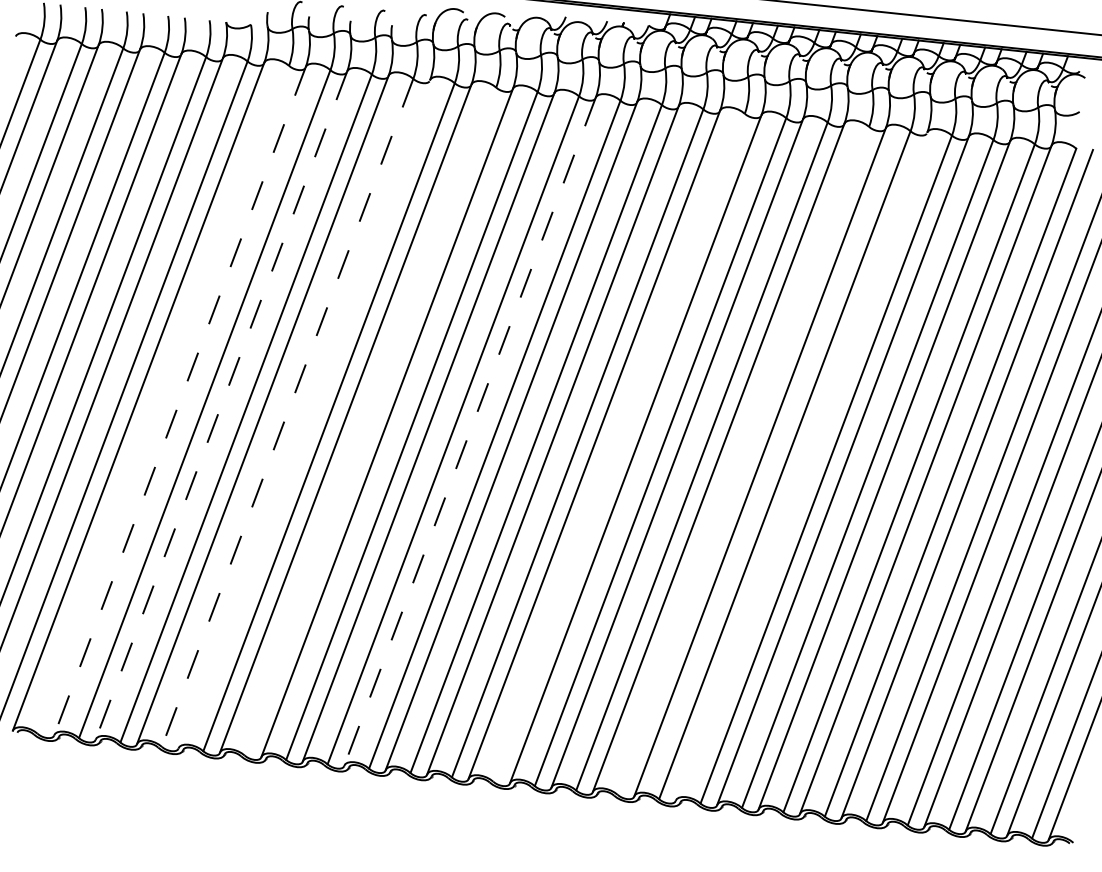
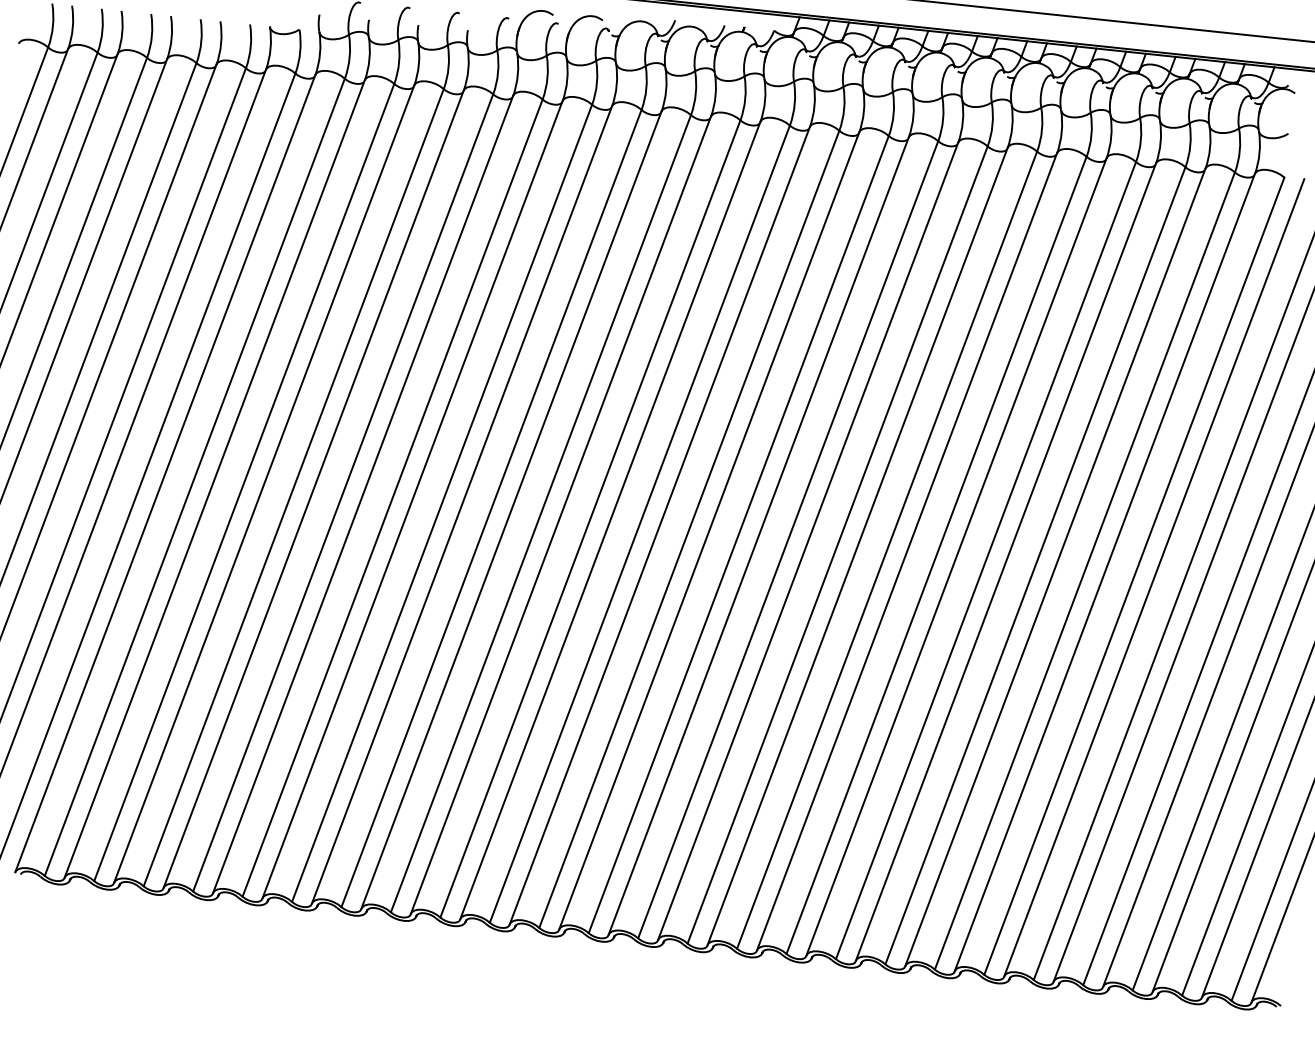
line: (163, 399) -> (195, 476), added
line: (180, 401) -> (215, 479), dashed -> solid
line: (221, 405) -> (264, 484), dashed -> solid
line: (287, 412) -> (343, 492), dashed -> solid
line: (304, 414) -> (363, 494), added
line: (370, 421) -> (442, 503), added
line: (470, 431) -> (561, 515), dashed -> solid
line: (618, 447) -> (738, 534), added
line: (743, 460) -> (887, 549), added
line: (801, 466) -> (956, 556), added

